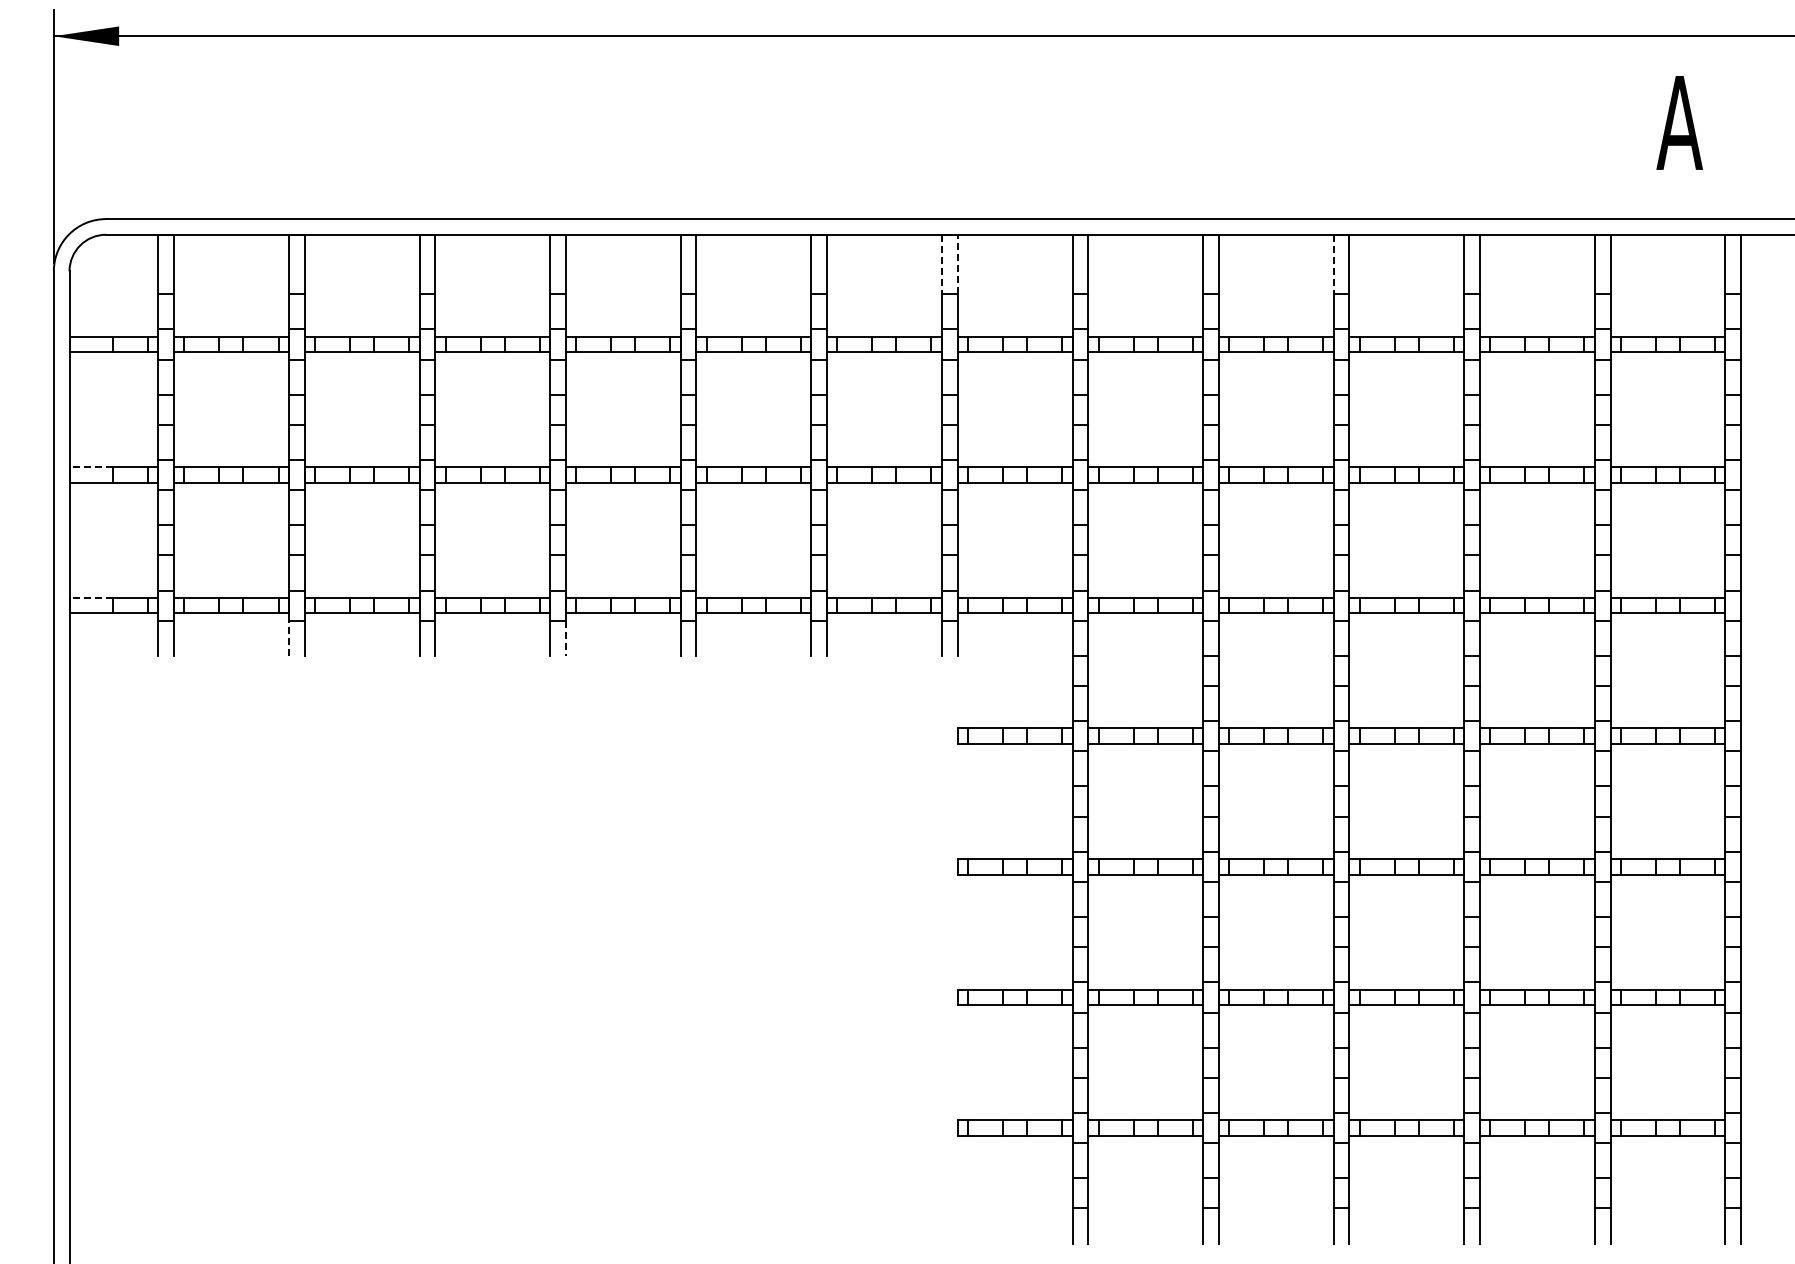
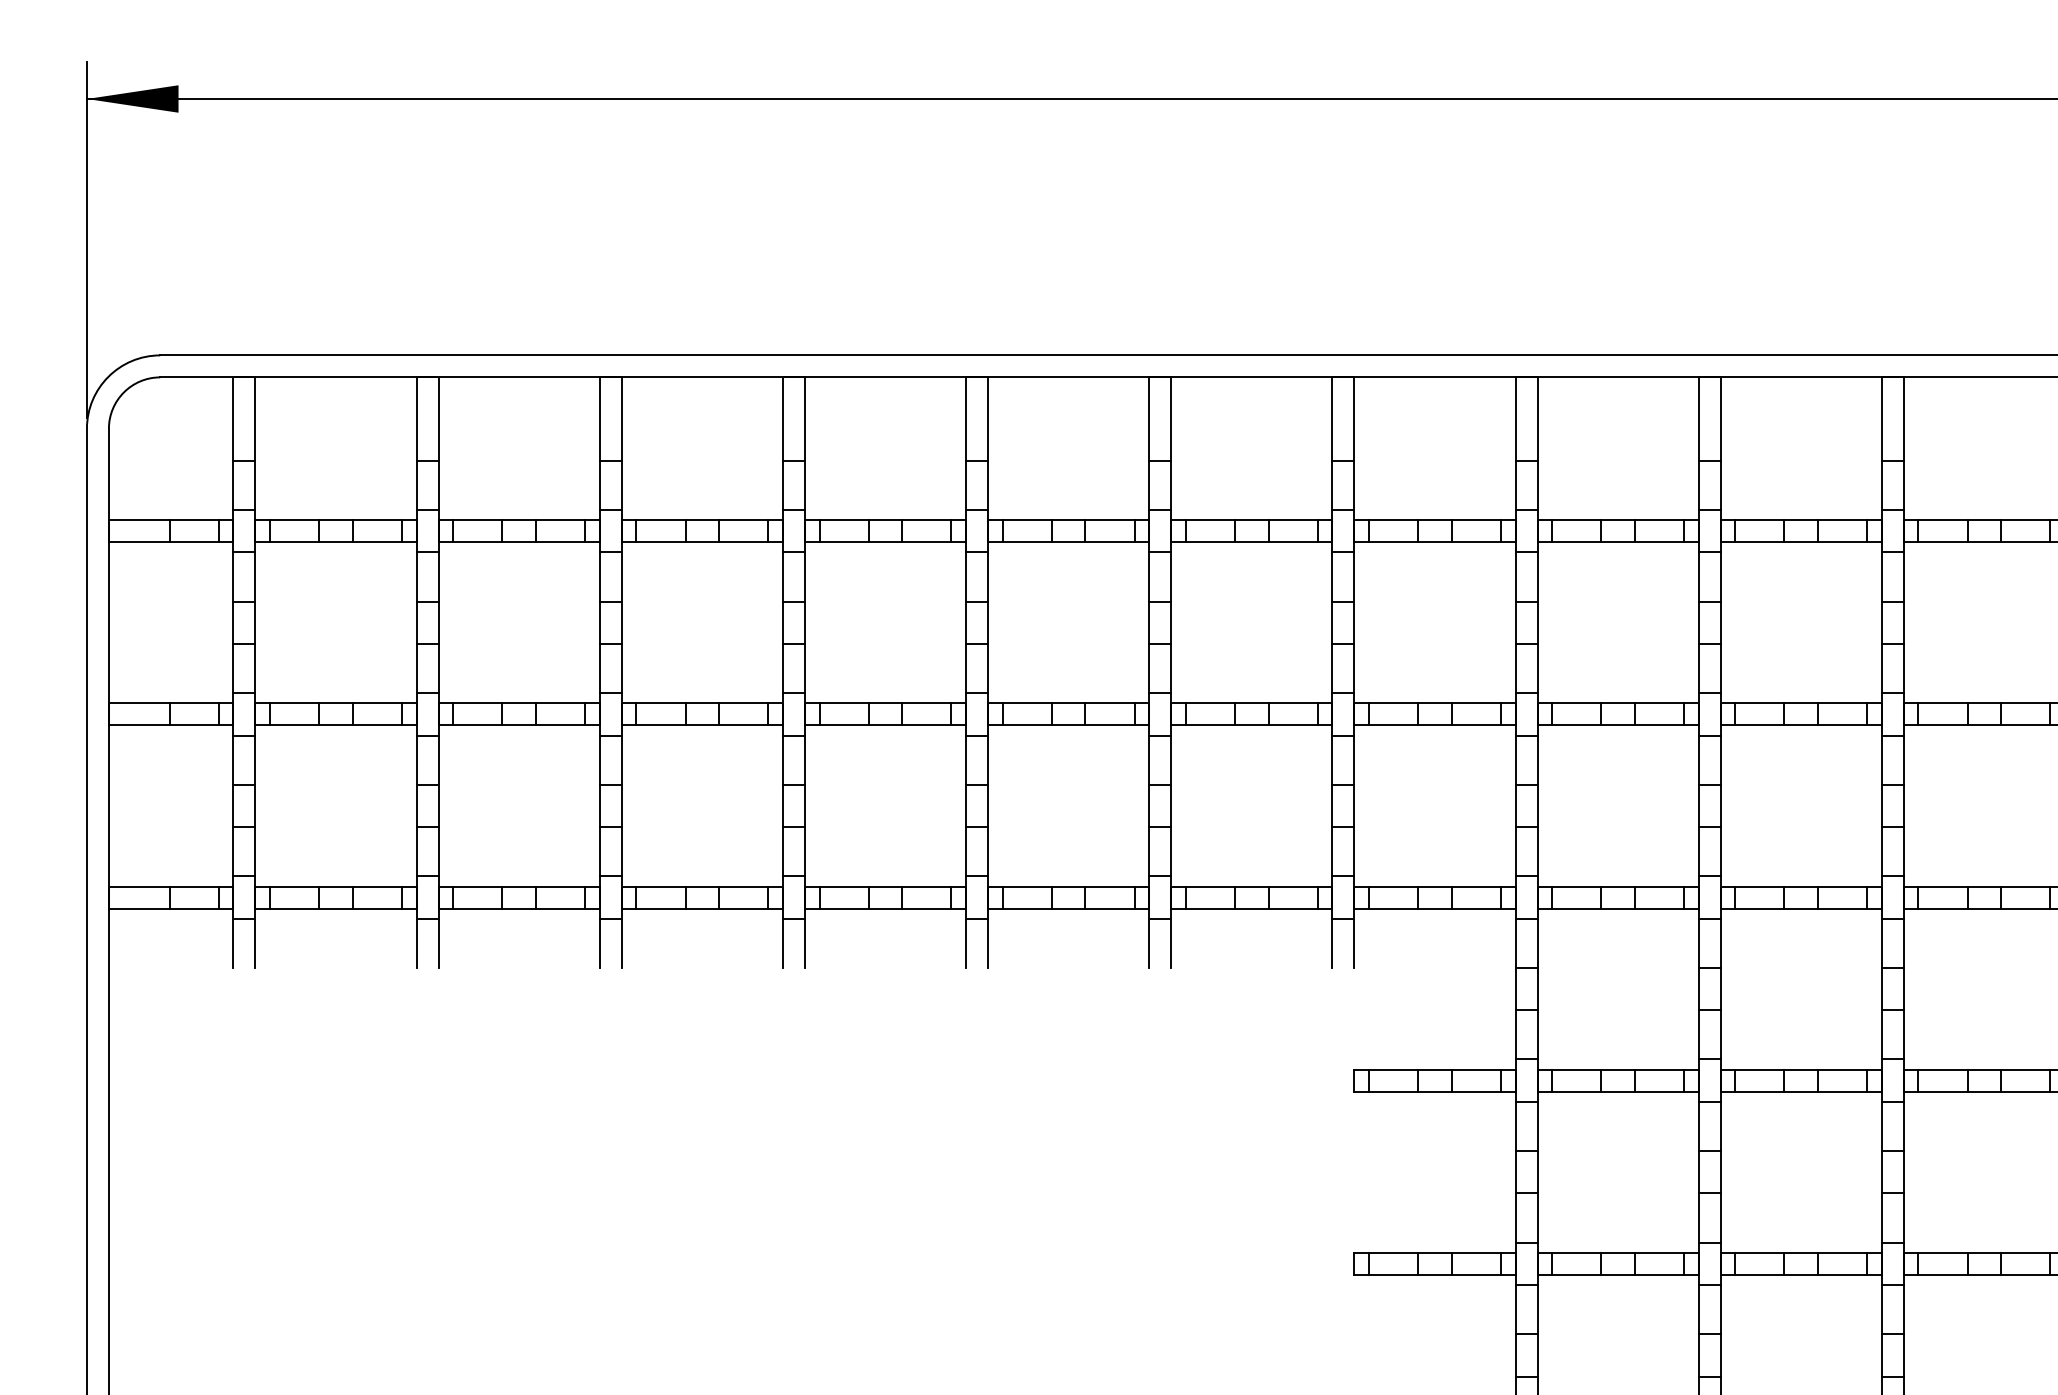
line: (941, 264) -> (1331, 419), dashed -> solid
line: (957, 264) -> (1354, 419), dashed -> solid
line: (1333, 264) -> (1881, 419), dashed -> solid
line: (91, 467) -> (139, 703), dashed -> solid
line: (91, 597) -> (139, 886), dashed -> solid
line: (288, 638) -> (416, 943), dashed -> solid
line: (565, 638) -> (804, 943), dashed -> solid

